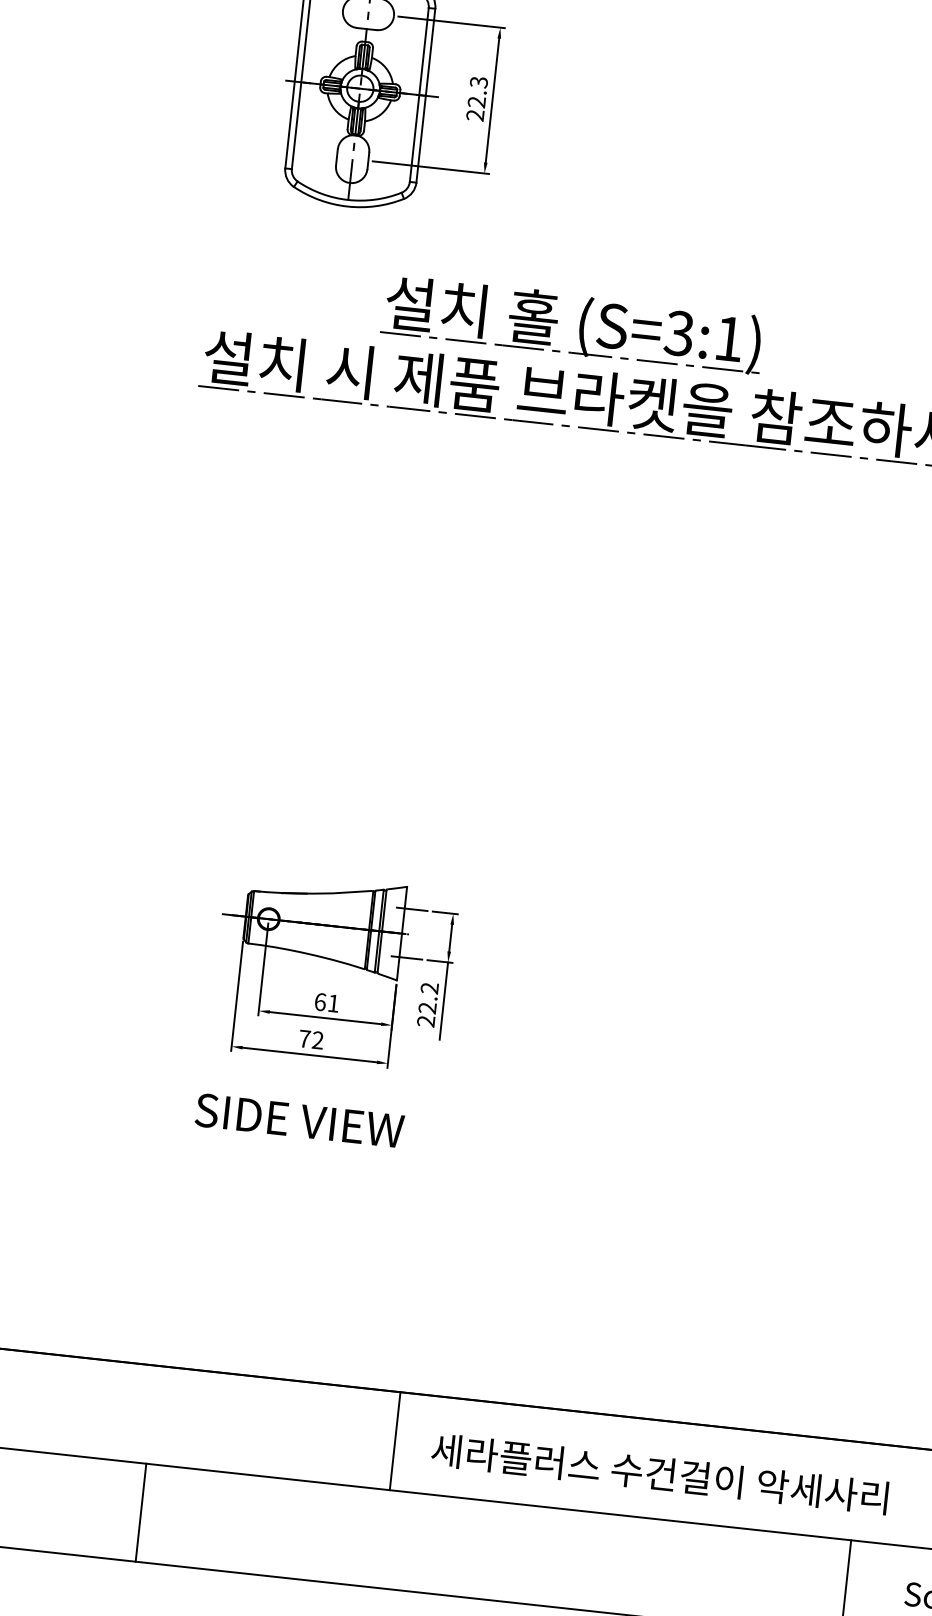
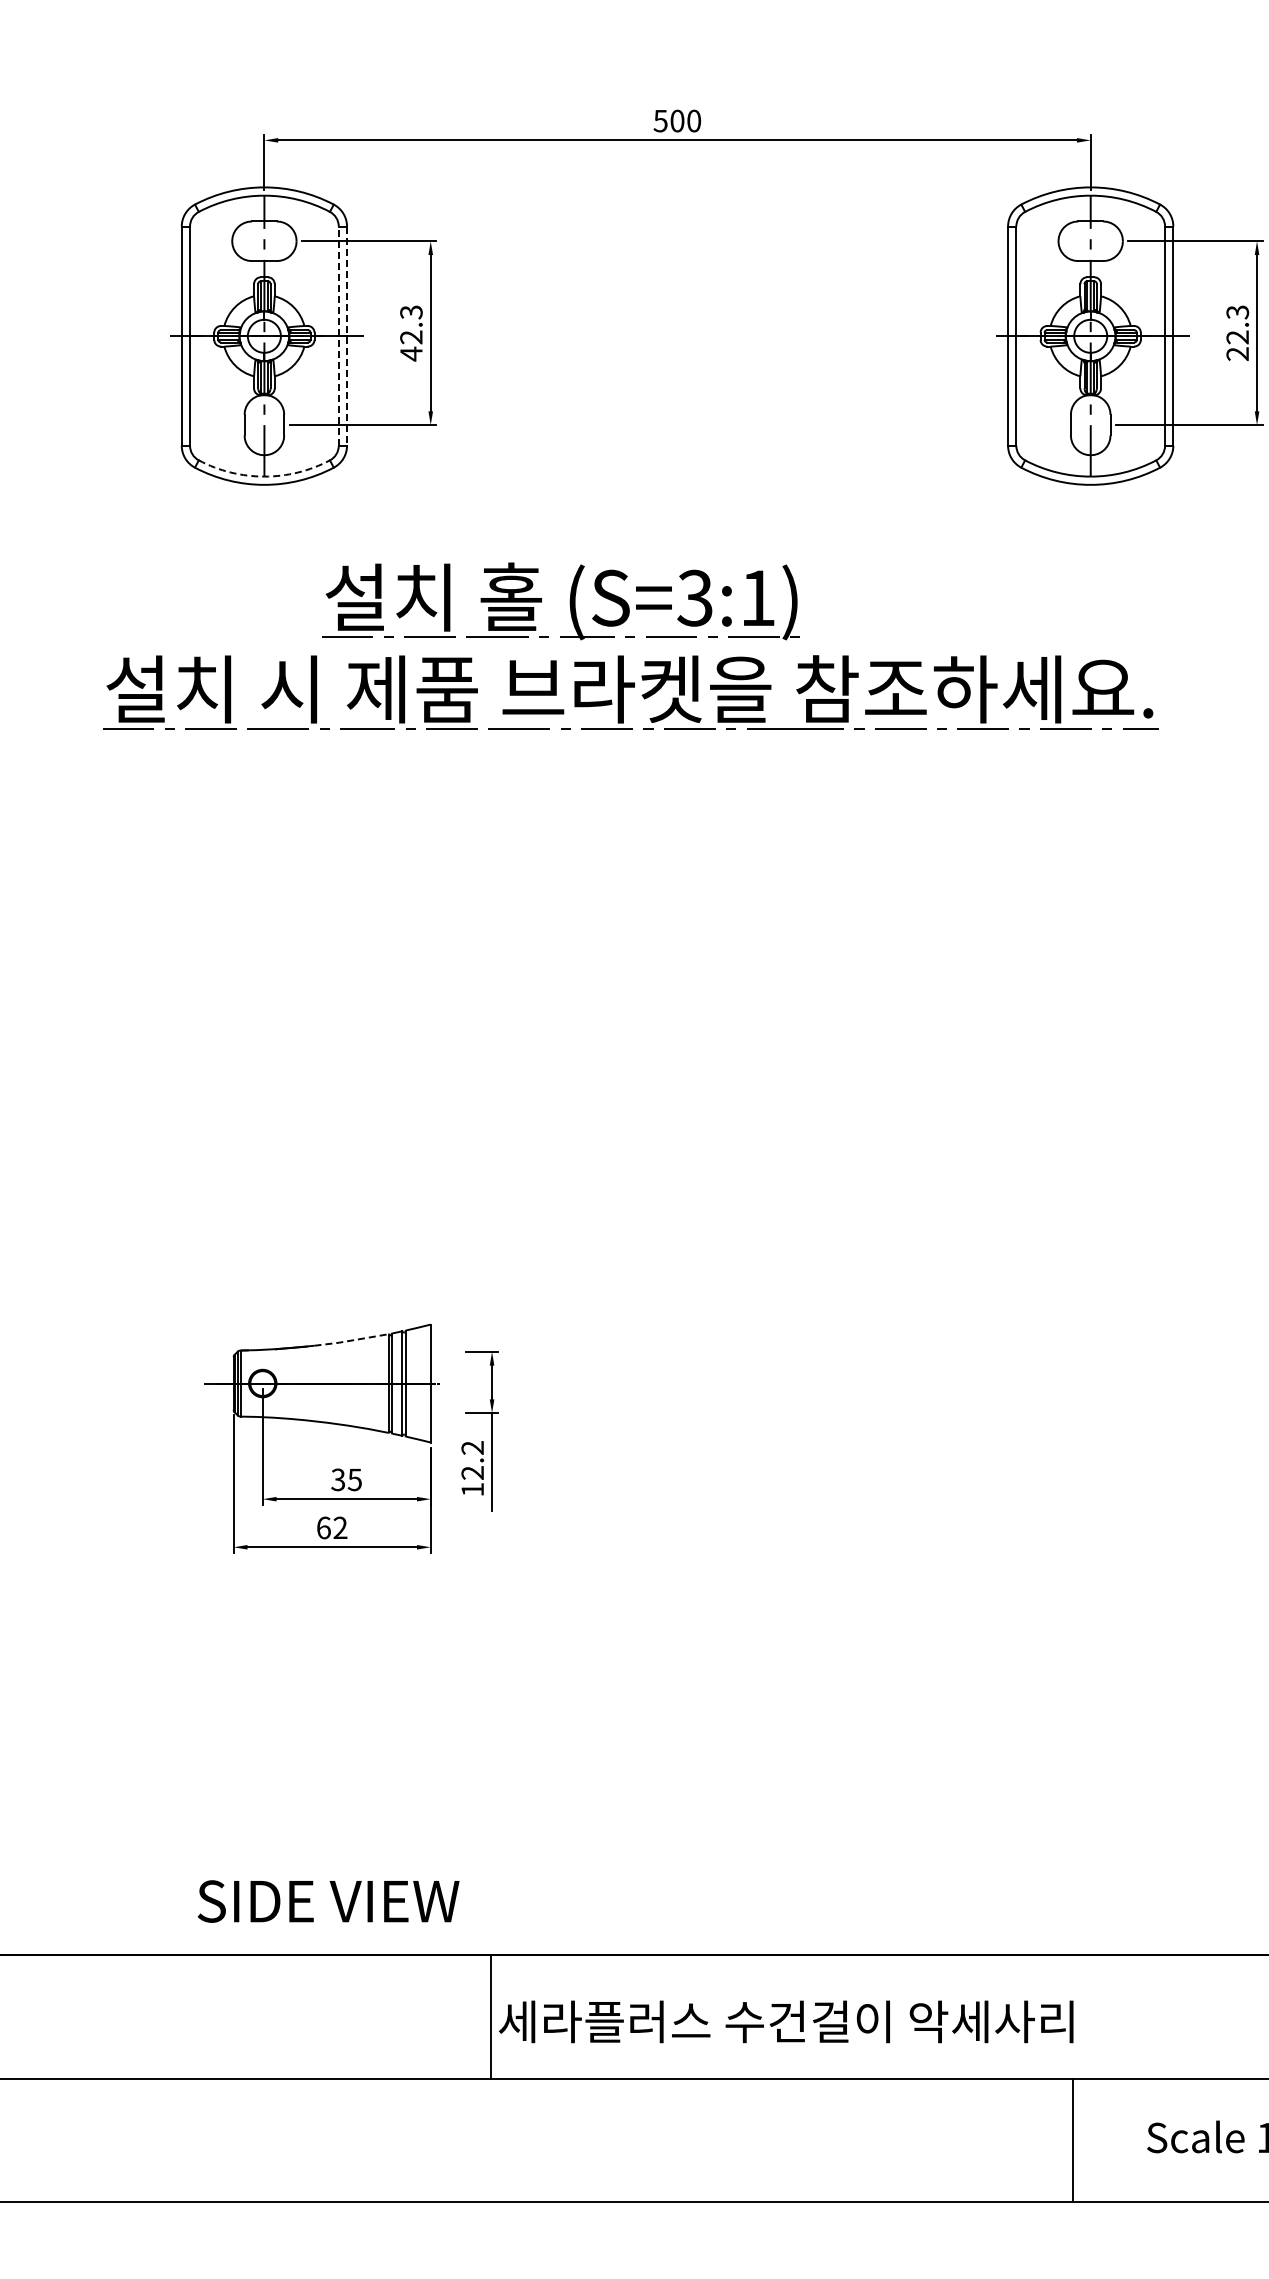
line: (419, 95) -> (338, 336), solid -> dashed
line: (426, 96) -> (347, 336), solid -> dashed
text: (475, 115) -> (411, 353), 22.3 -> 42.3
arc: (348, 199) -> (264, 476), solid -> dashed
line: (342, 892) -> (350, 1340), solid -> dashed
line: (411, 908) -> (439, 1351), removed
line: (406, 958) -> (439, 1413), removed
text: (326, 1002) -> (346, 1479), 61 -> 35
text: (425, 1021) -> (472, 1489), 22.2 -> 12.2
text: (304, 1038) -> (323, 1527), 72 -> 62
text: (299, 1120) -> (328, 1901), moved
text: (660, 1473) -> (786, 2021), moved
line: (140, 1512) -> (183, 2140), removed

